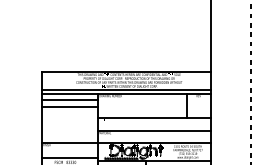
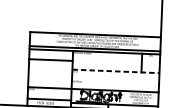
line: (69, 99) -> (50, 54), removed
line: (154, 117) -> (116, 71), solid -> dashed
line: (154, 130) -> (115, 81), removed

